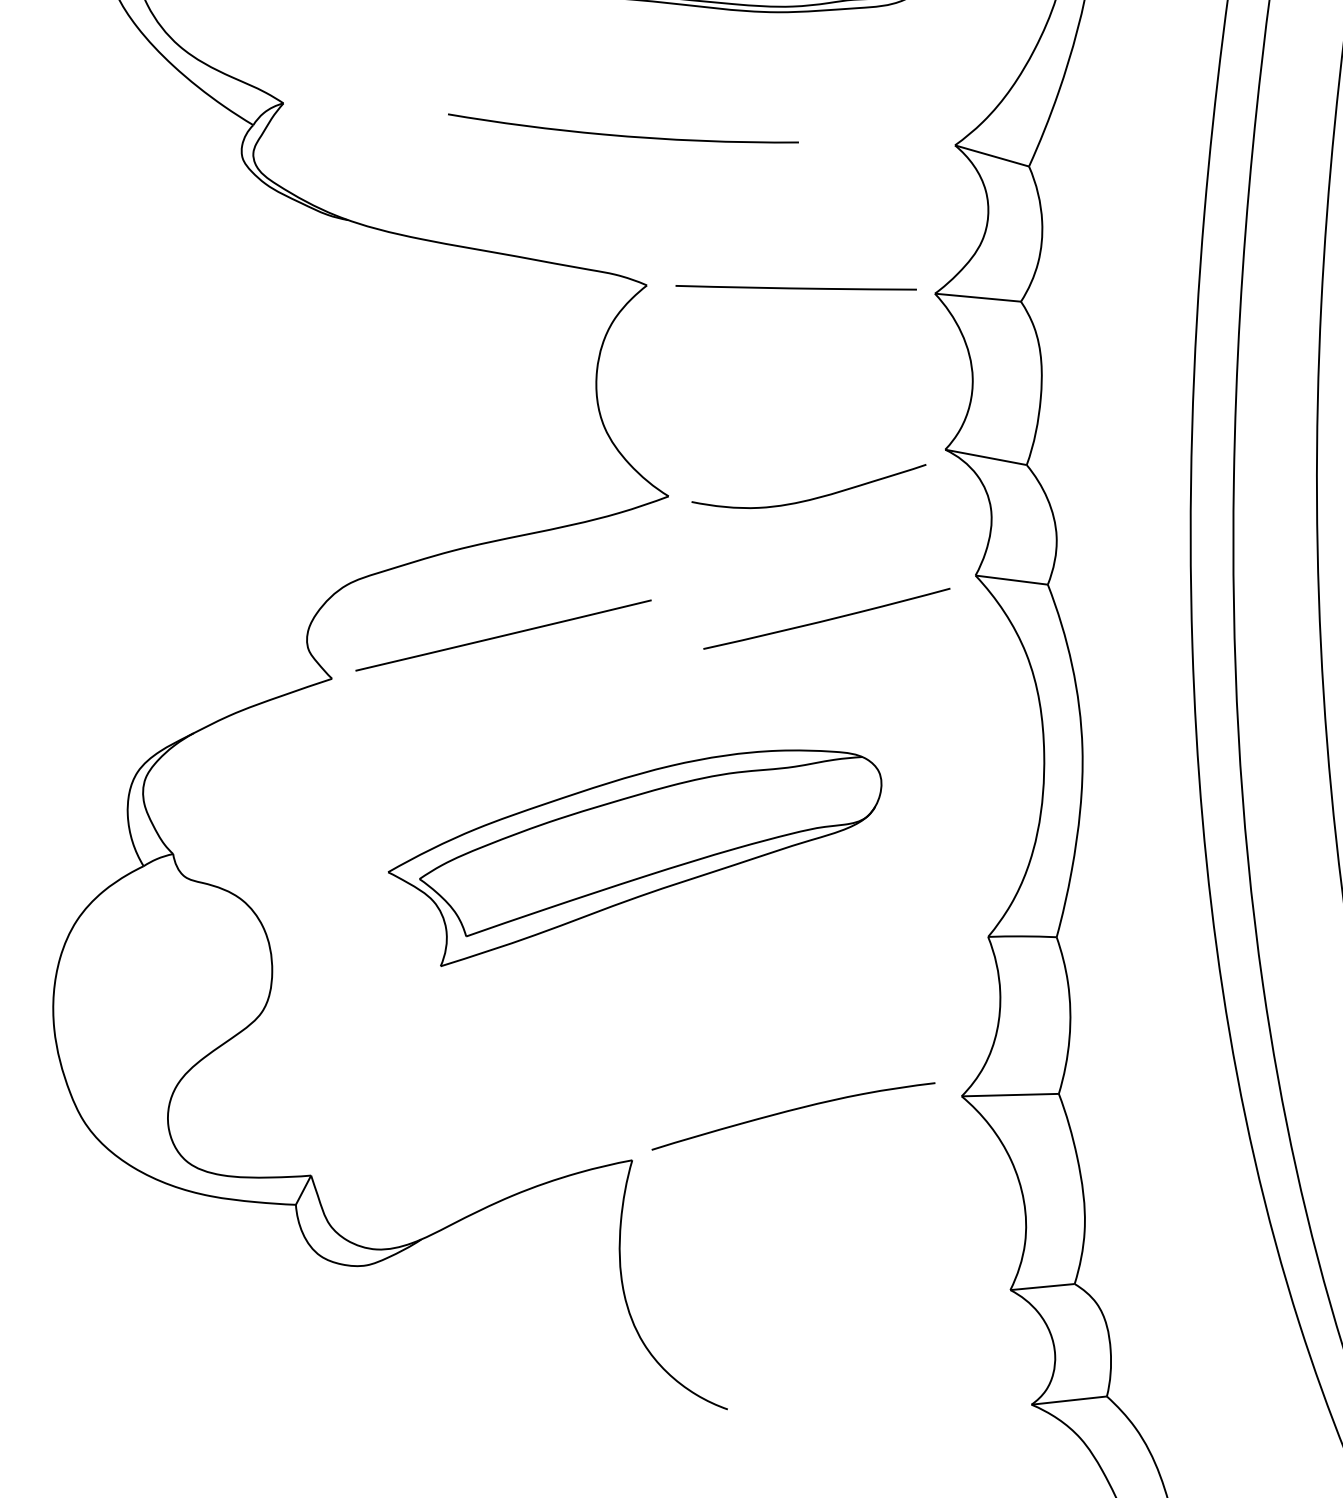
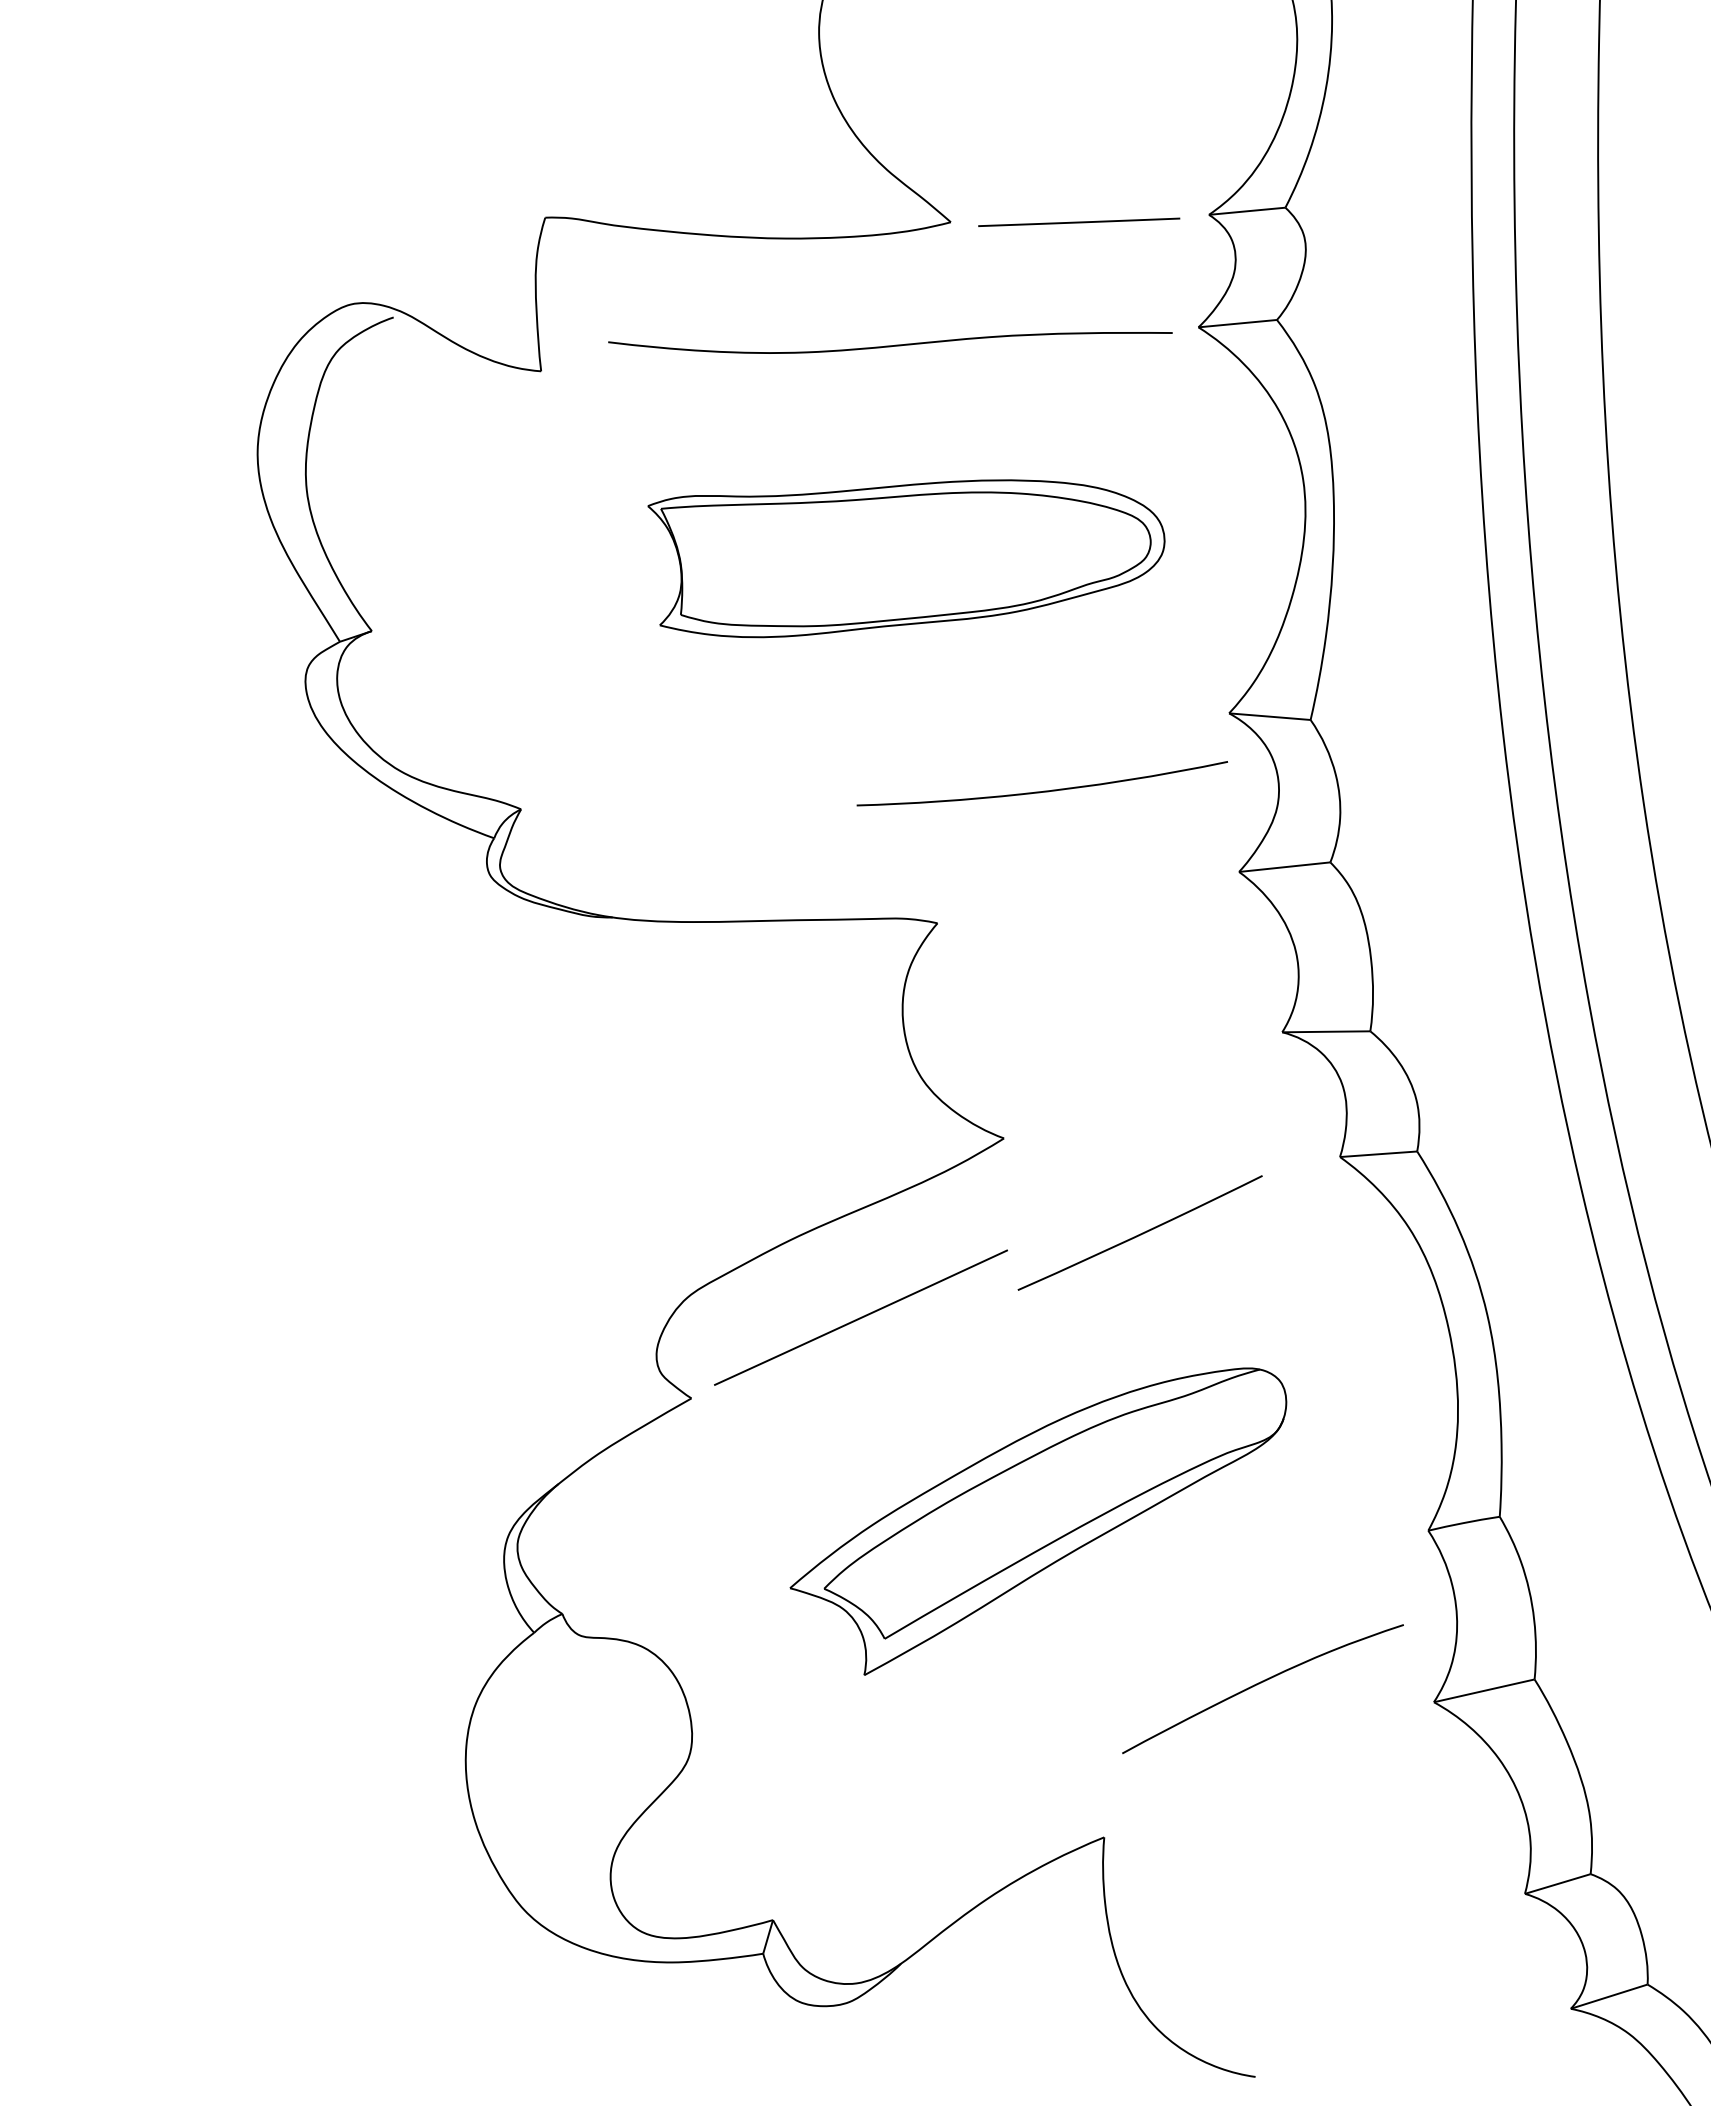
curve: (623, 134) -> (1043, 790), moved
line: (796, 287) -> (1093, 894), removed
curve: (809, 498) -> (1151, 1111), removed
curve: (827, 619) -> (1140, 1233), moved
curve: (791, 1111) -> (1259, 1684), moved

